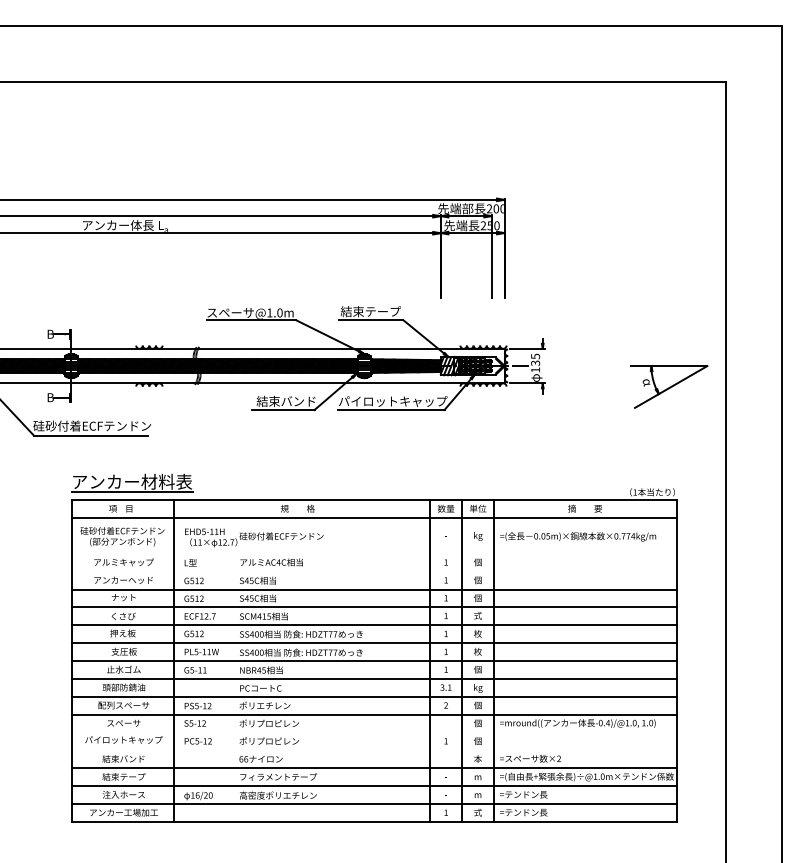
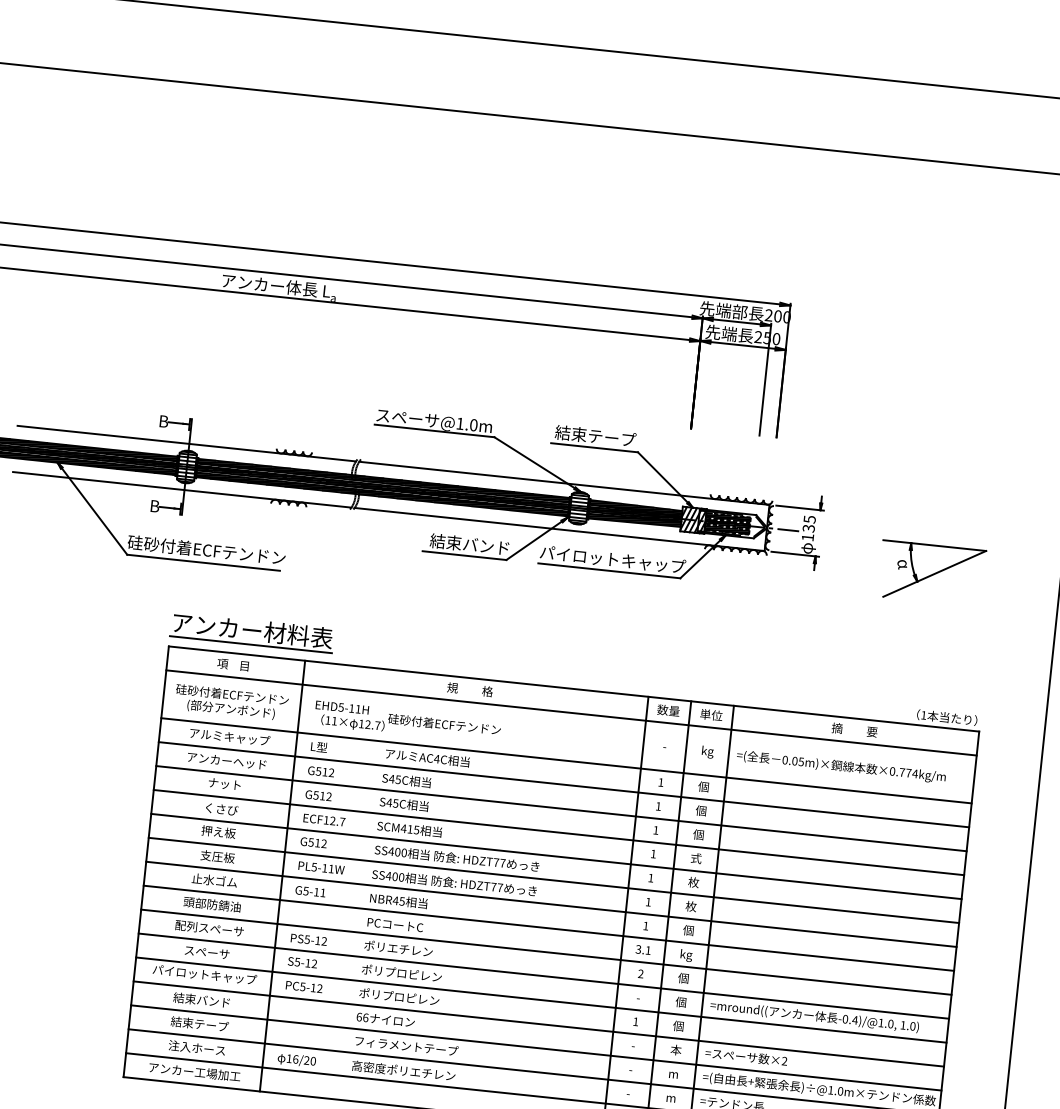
part: (669, 386) -> (932, 572), moved
line: (374, 553) -> (566, 760), added
line: (374, 571) -> (563, 784), added
line: (374, 732) -> (541, 1000), added
line: (374, 750) -> (538, 1024), added

